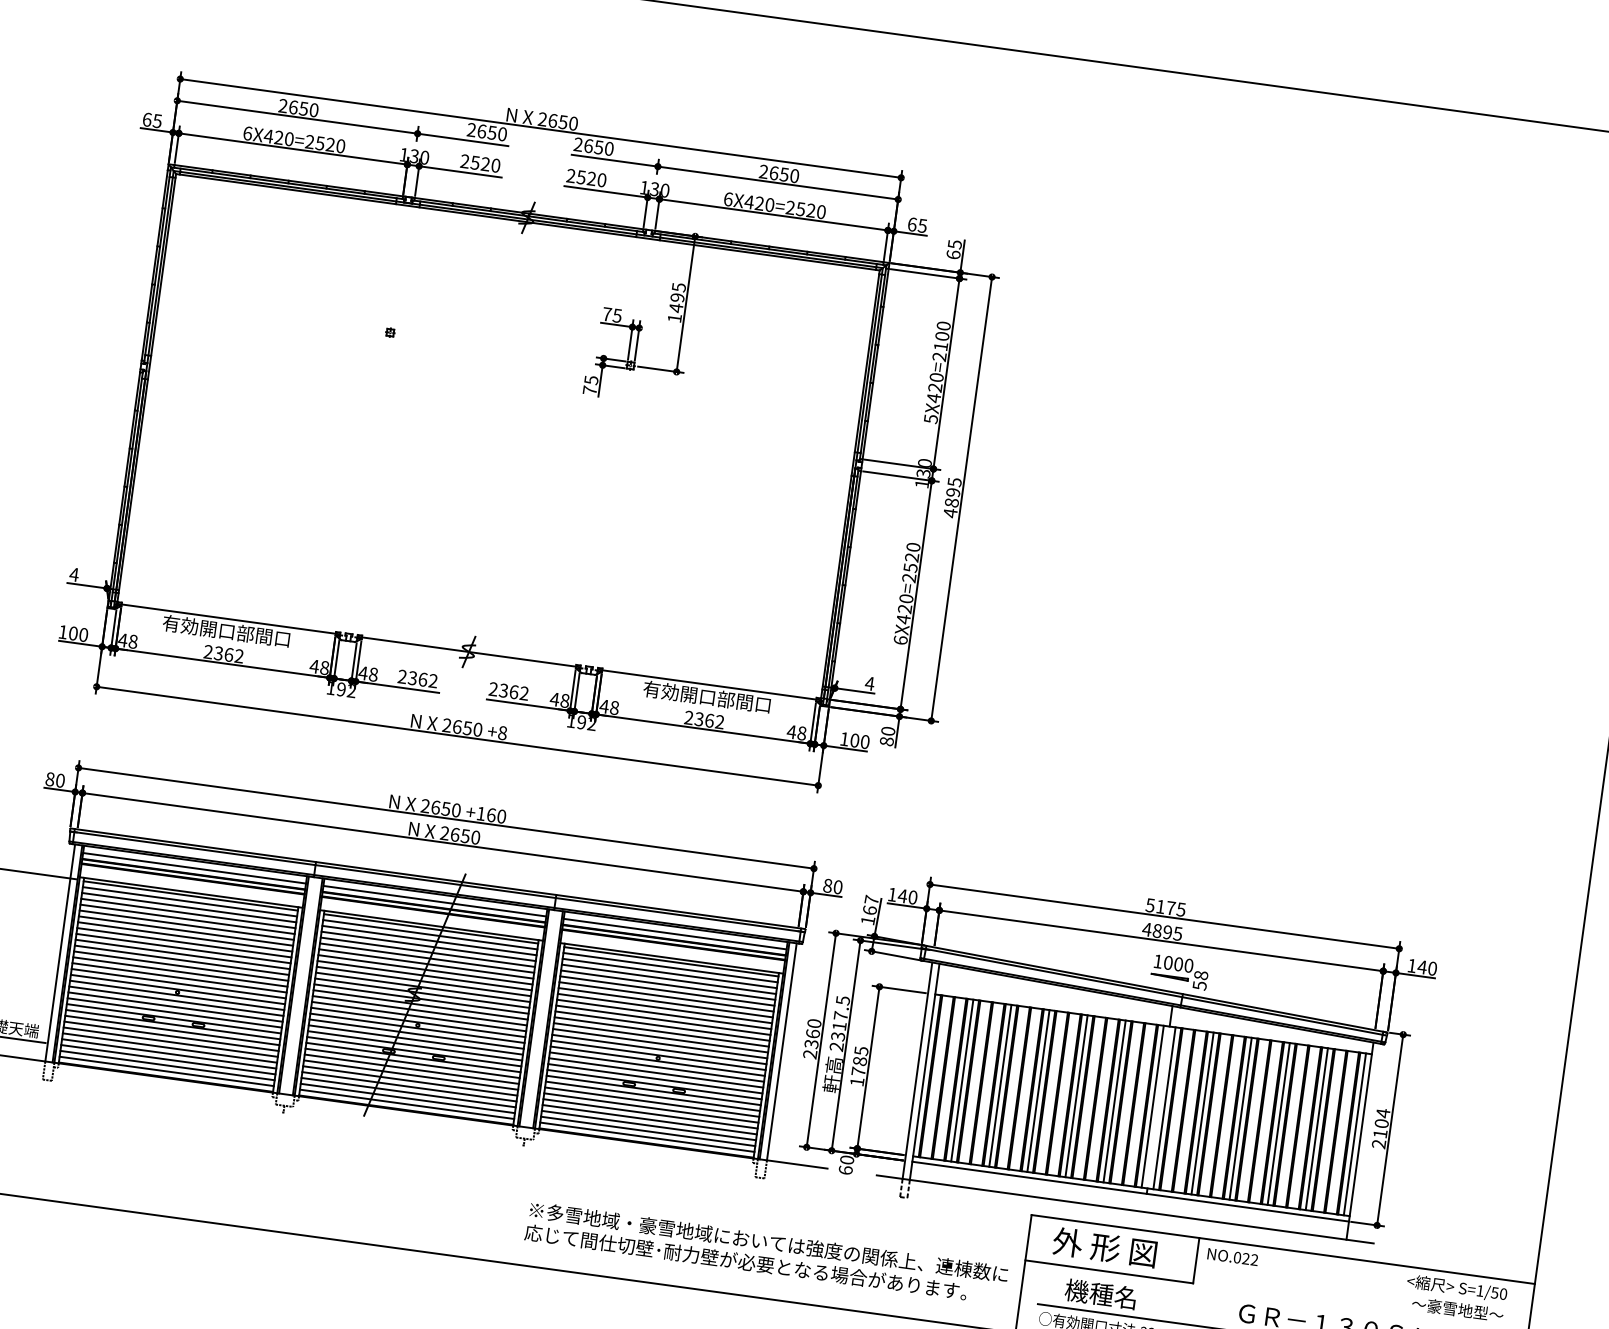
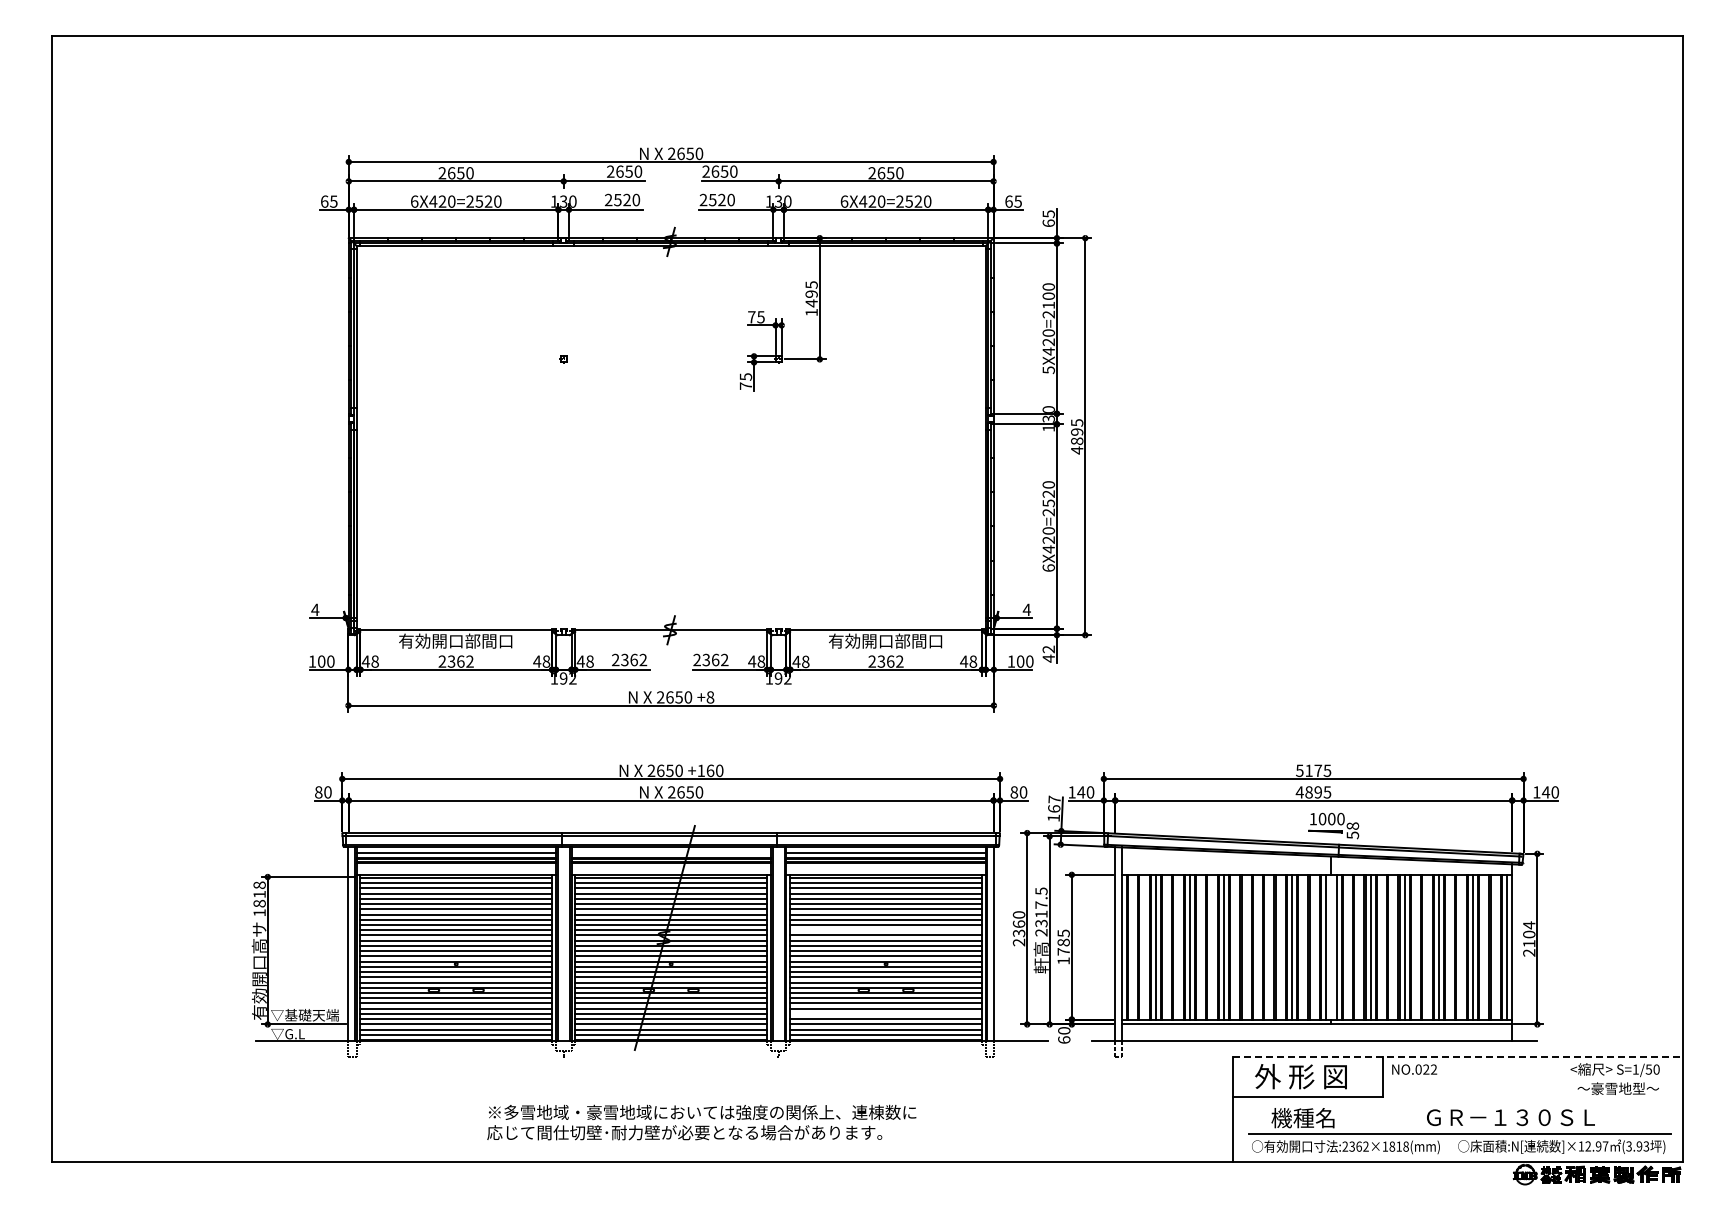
text: (887, 735) -> (1048, 653), 80 -> 42
line: (434, 901) -> (670, 853), removed
line: (662, 1020) -> (885, 930), removed
line: (1076, 1095) -> (1257, 946), removed
line: (649, 1113) -> (885, 1013), removed
line: (1284, 1249) -> (1458, 1056), solid -> dashed
text: (766, 1253) -> (701, 1122), moved

